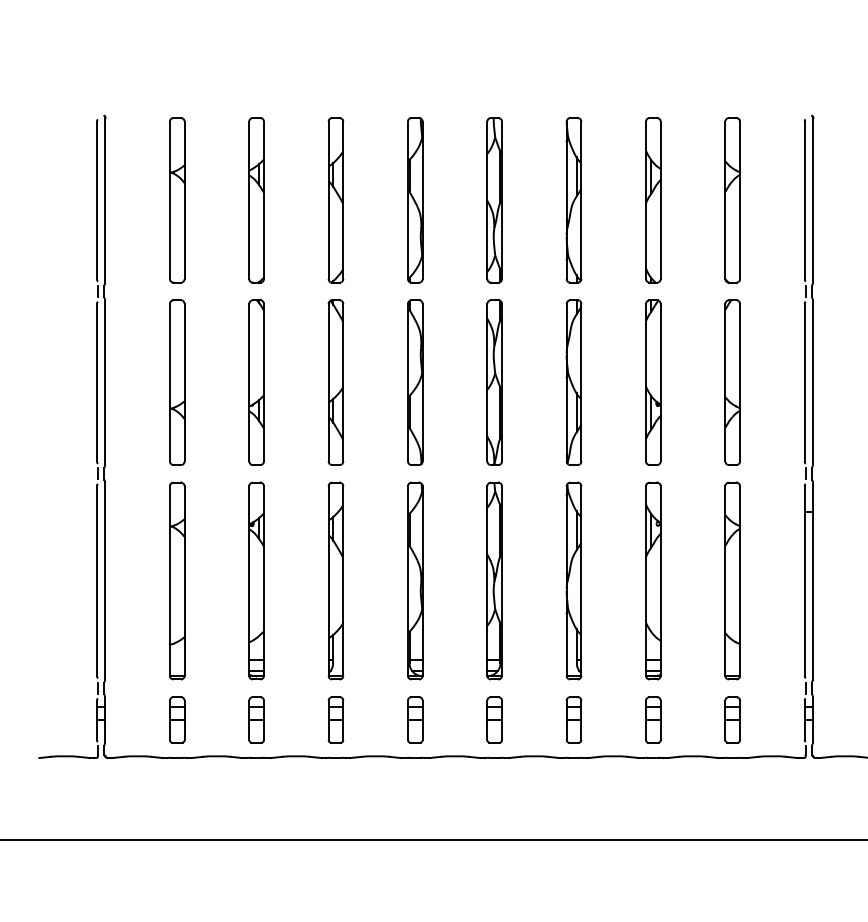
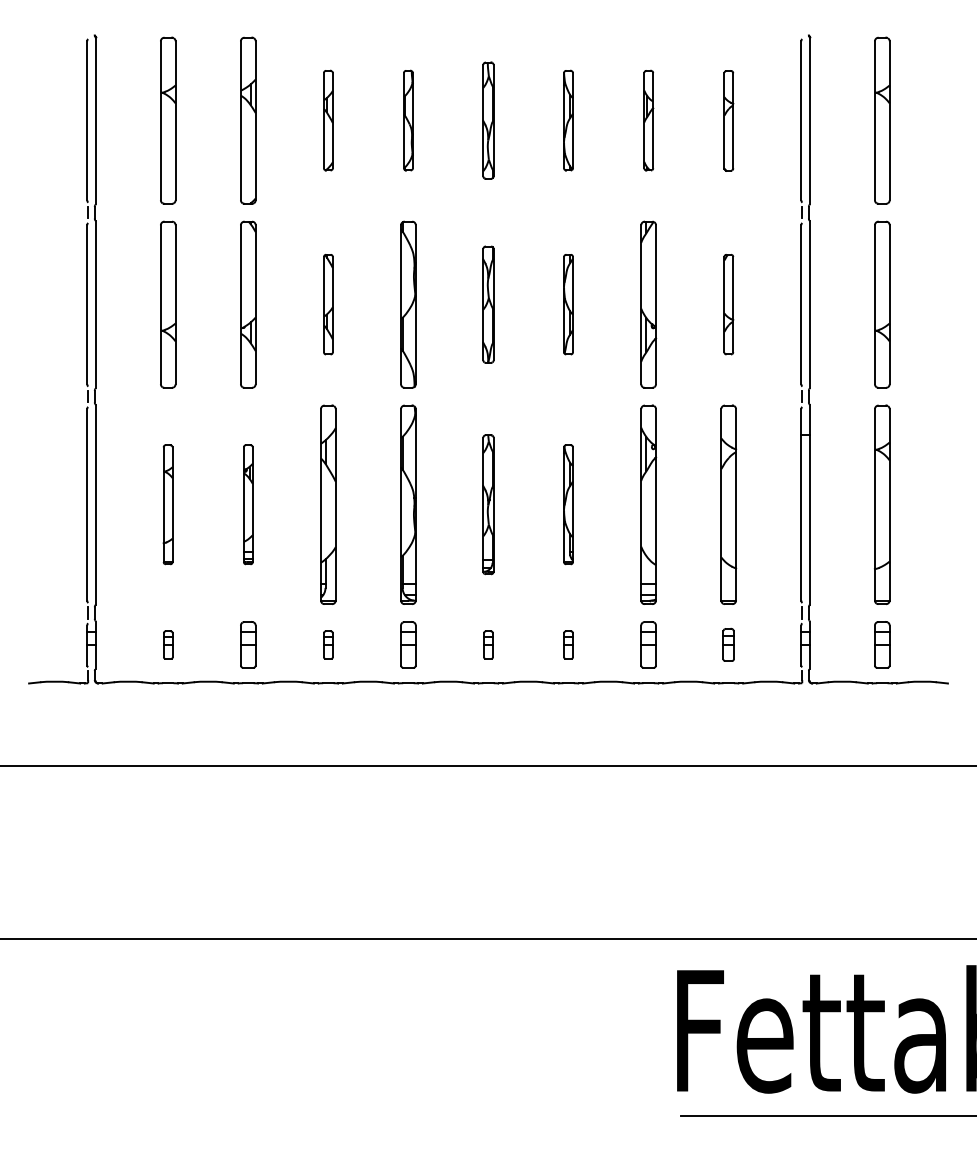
part: (336, 200) -> (328, 120), size x0.6
part: (415, 200) -> (408, 120), size x0.6
part: (494, 200) -> (488, 120), size x0.7
part: (573, 200) -> (568, 120), size x0.6
part: (653, 200) -> (648, 120), size x0.6
part: (732, 200) -> (728, 120), size x0.6
part: (336, 382) -> (328, 304), size x0.6
part: (494, 382) -> (488, 304), size x0.7
part: (573, 382) -> (568, 304), size x0.6
part: (732, 382) -> (728, 304), size x0.6
part: (176, 580) -> (167, 504), size x0.6
part: (256, 580) -> (248, 504), size x0.6
part: (494, 580) -> (488, 504), size x0.7
part: (573, 580) -> (568, 504), size x0.6
part: (177, 719) -> (168, 644), size x0.6
part: (336, 719) -> (328, 644), size x0.6
part: (494, 719) -> (488, 644), size x0.6
part: (573, 719) -> (568, 644), size x0.6
part: (732, 719) -> (728, 644), size x0.7

